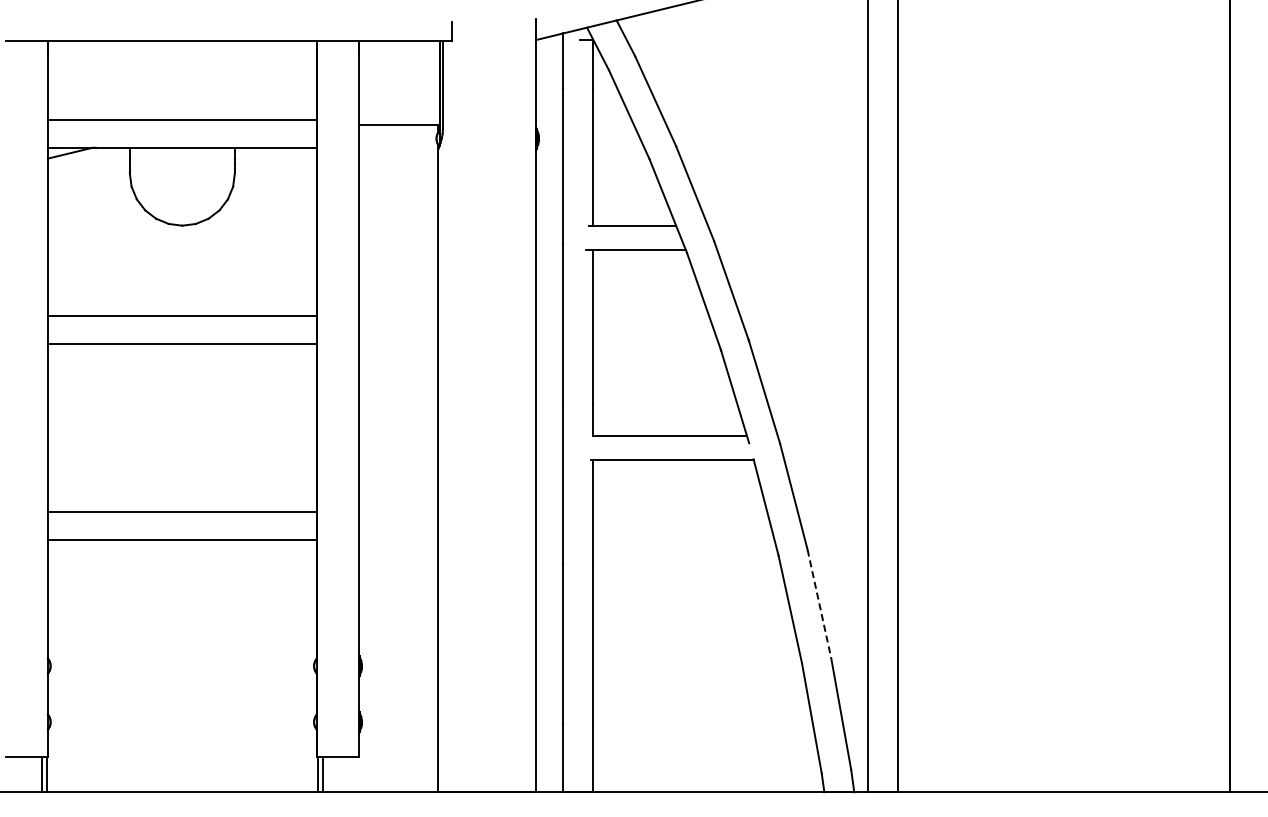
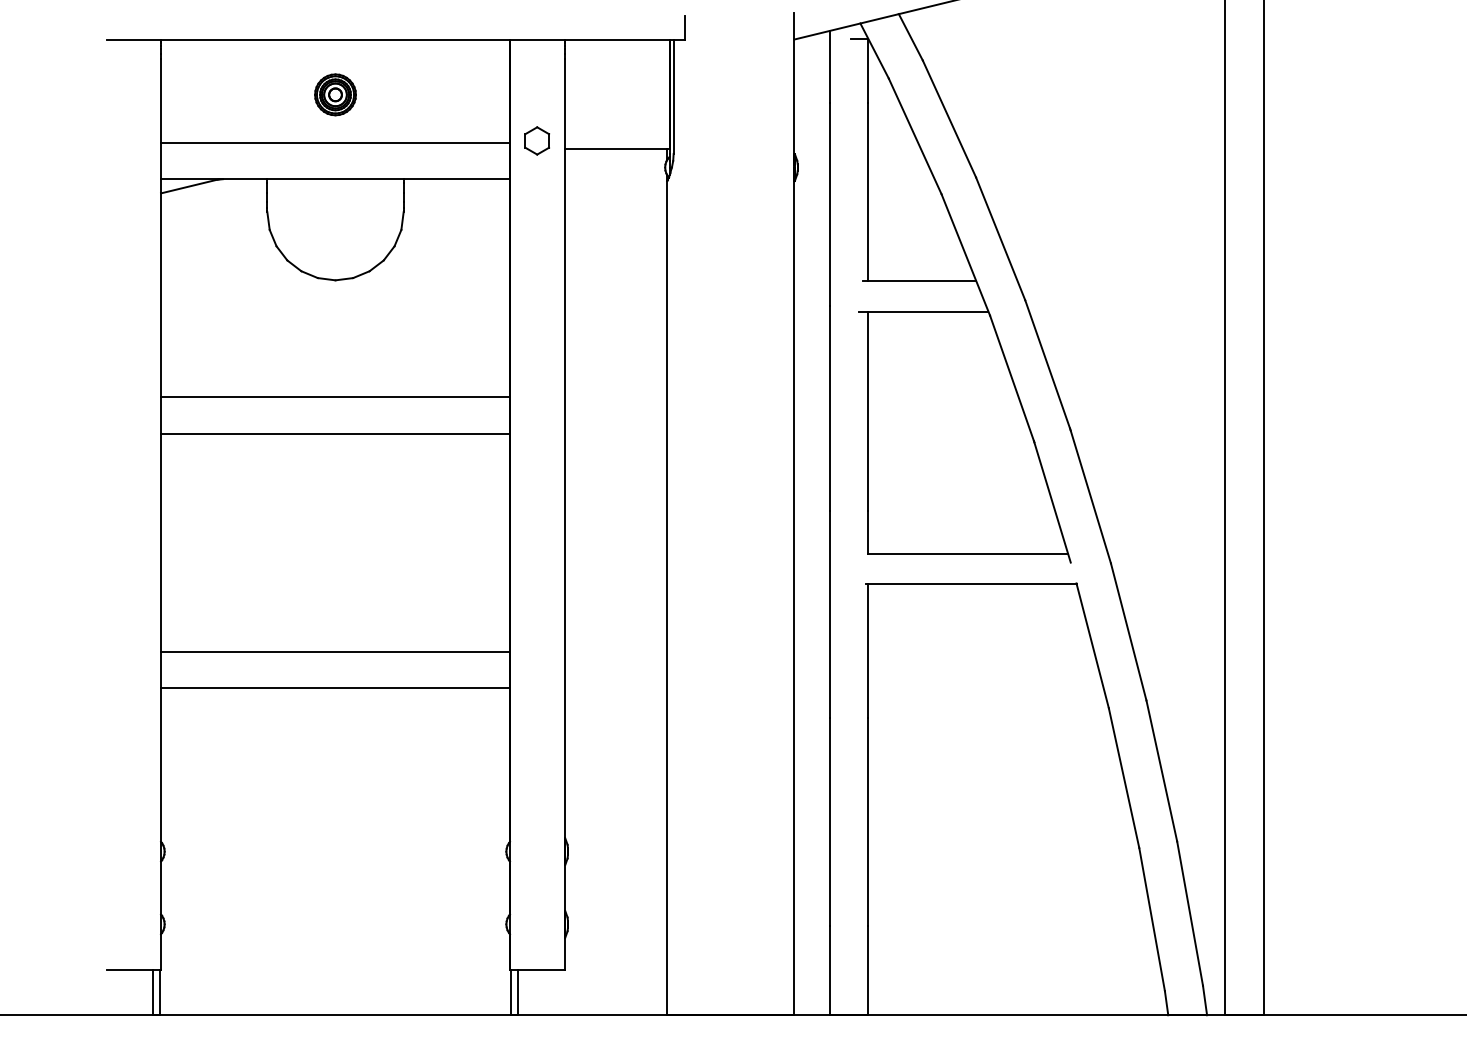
part: (182, 82) -> (335, 94), added
part: (337, 117) -> (536, 140), added
line: (819, 603) -> (1161, 770), dashed -> solid

